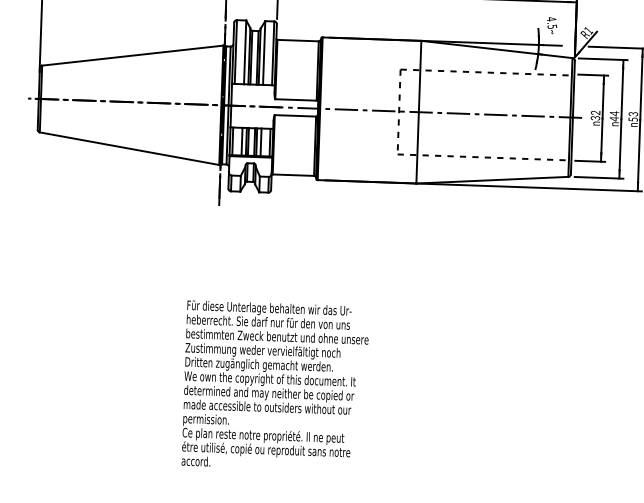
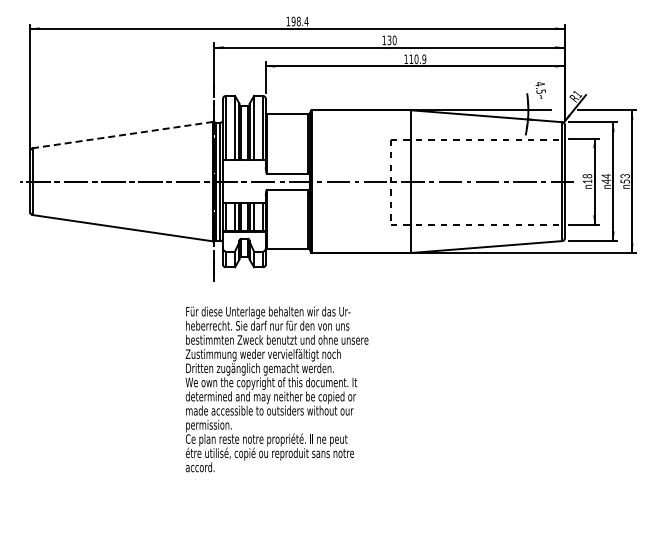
line: (132, 56) -> (122, 135), solid -> dashed
text: (595, 115) -> (587, 178), 32 -> 18
text: (274, 386) -> (276, 389), moved

